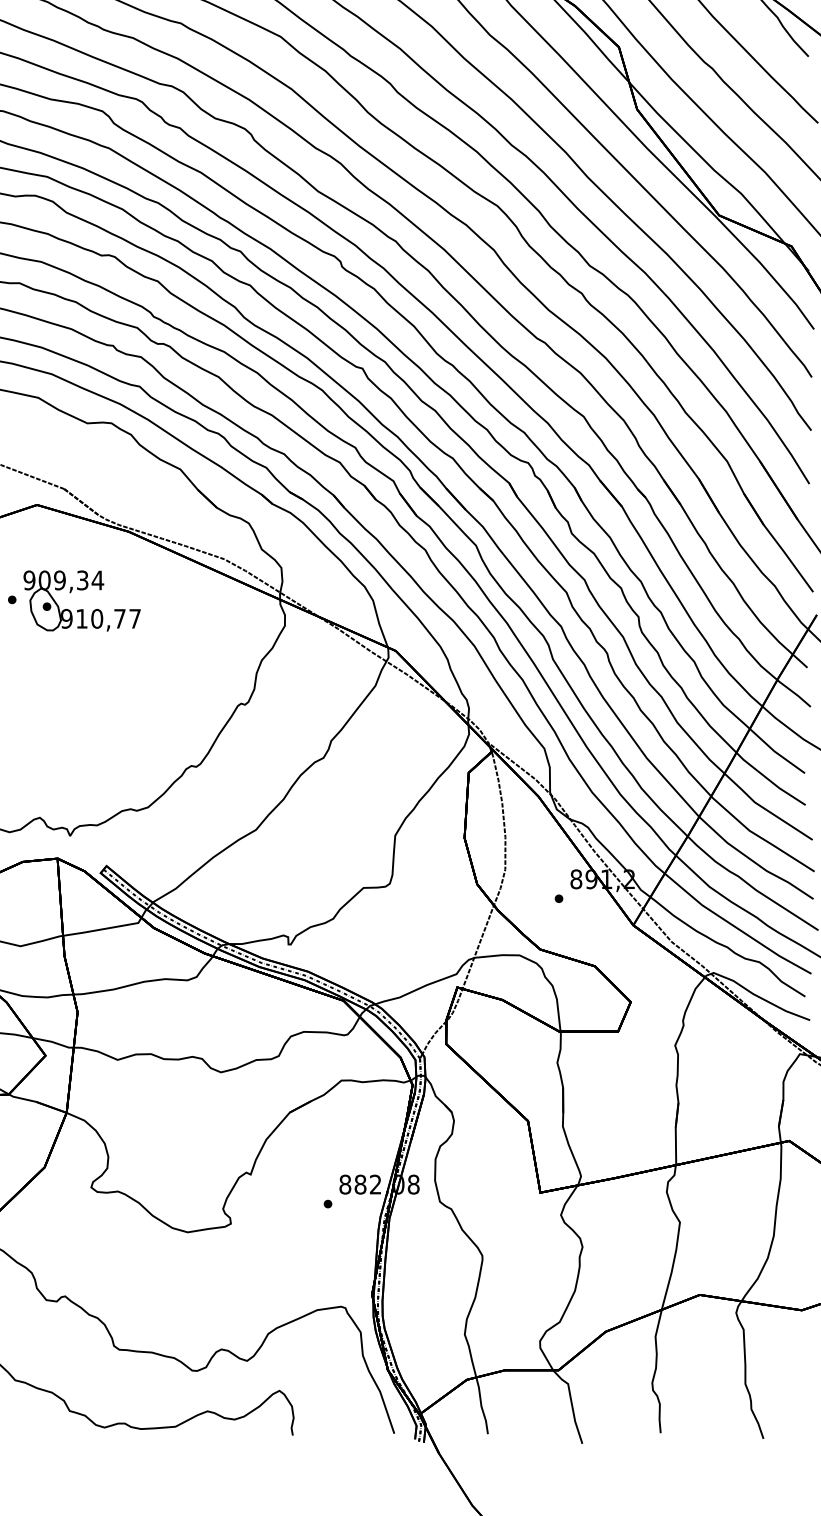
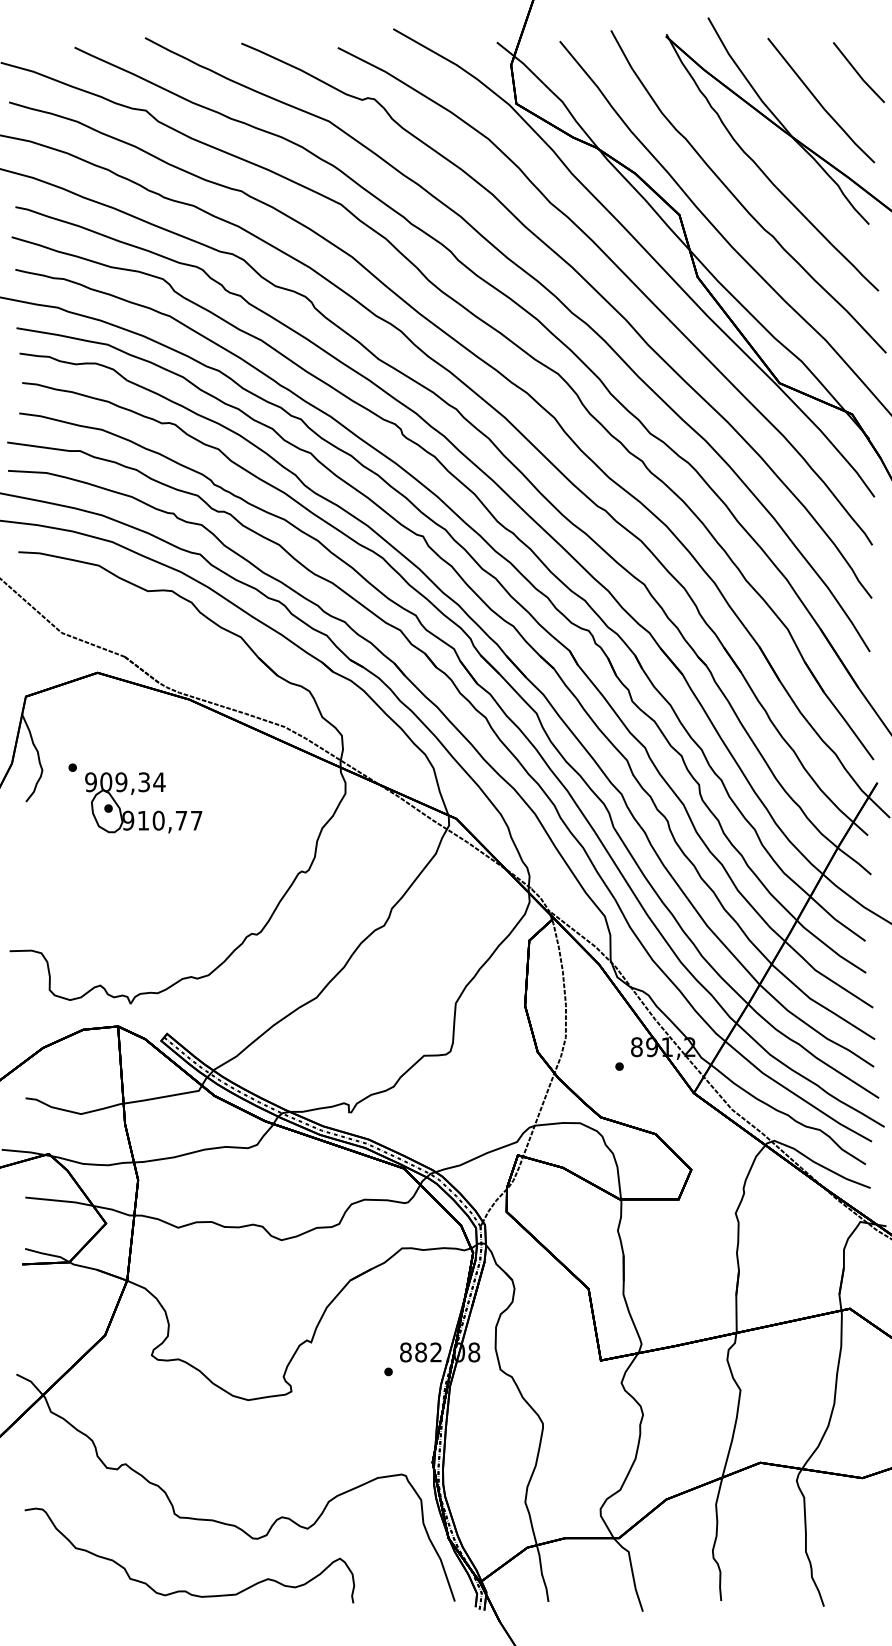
part: (81, 609) -> (143, 811), moved

